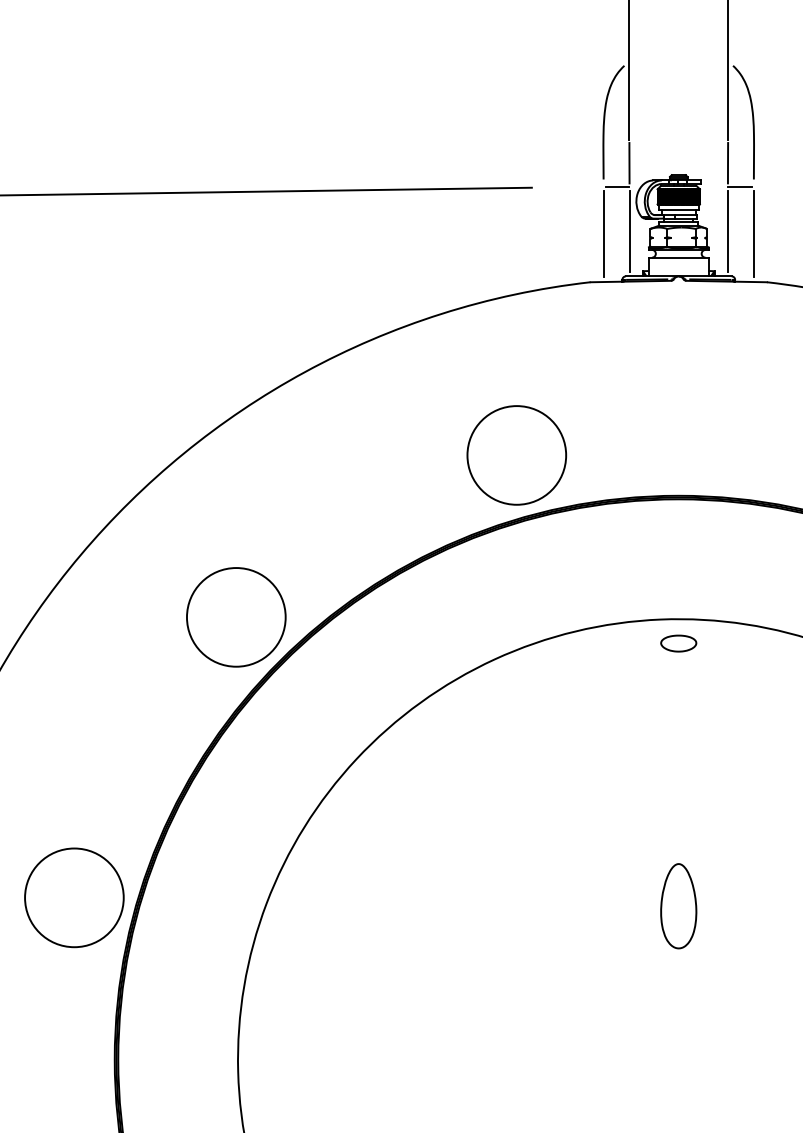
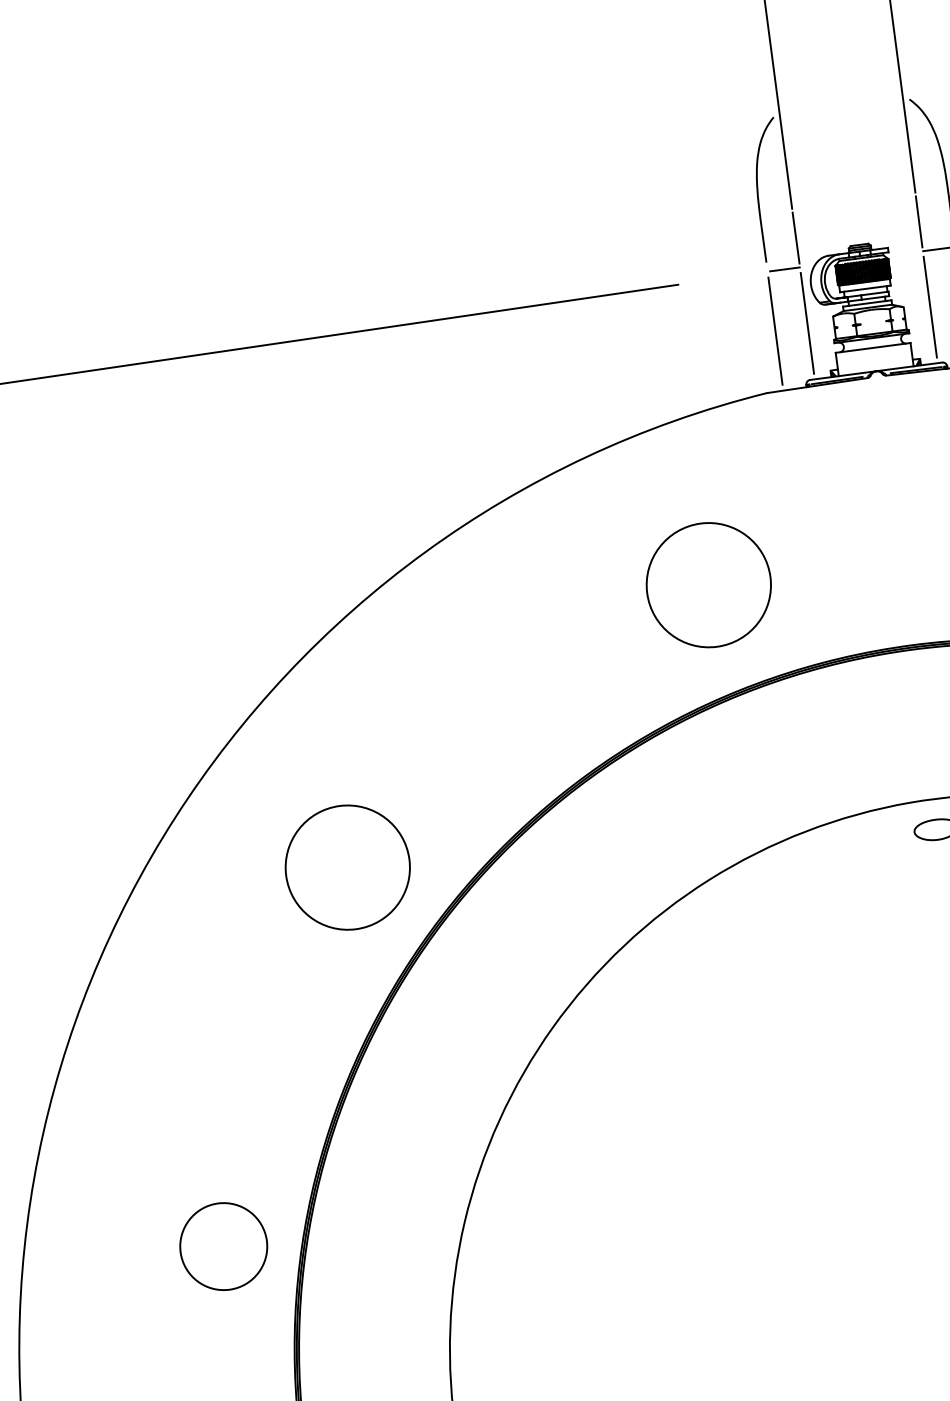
circle: (516, 455) -> (708, 585), moved
circle: (236, 617) -> (348, 867), moved
circle: (74, 897) -> (223, 1246), size x0.7

